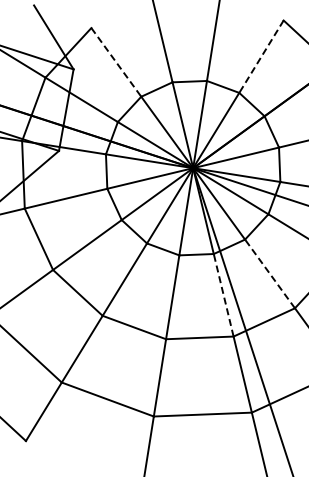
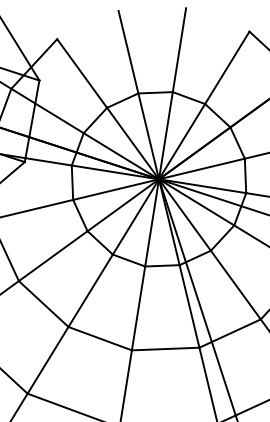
line: (261, 57) -> (227, 68), dashed -> solid
line: (116, 62) -> (82, 73), dashed -> solid
line: (269, 273) -> (235, 284), dashed -> solid
line: (223, 294) -> (189, 305), dashed -> solid

